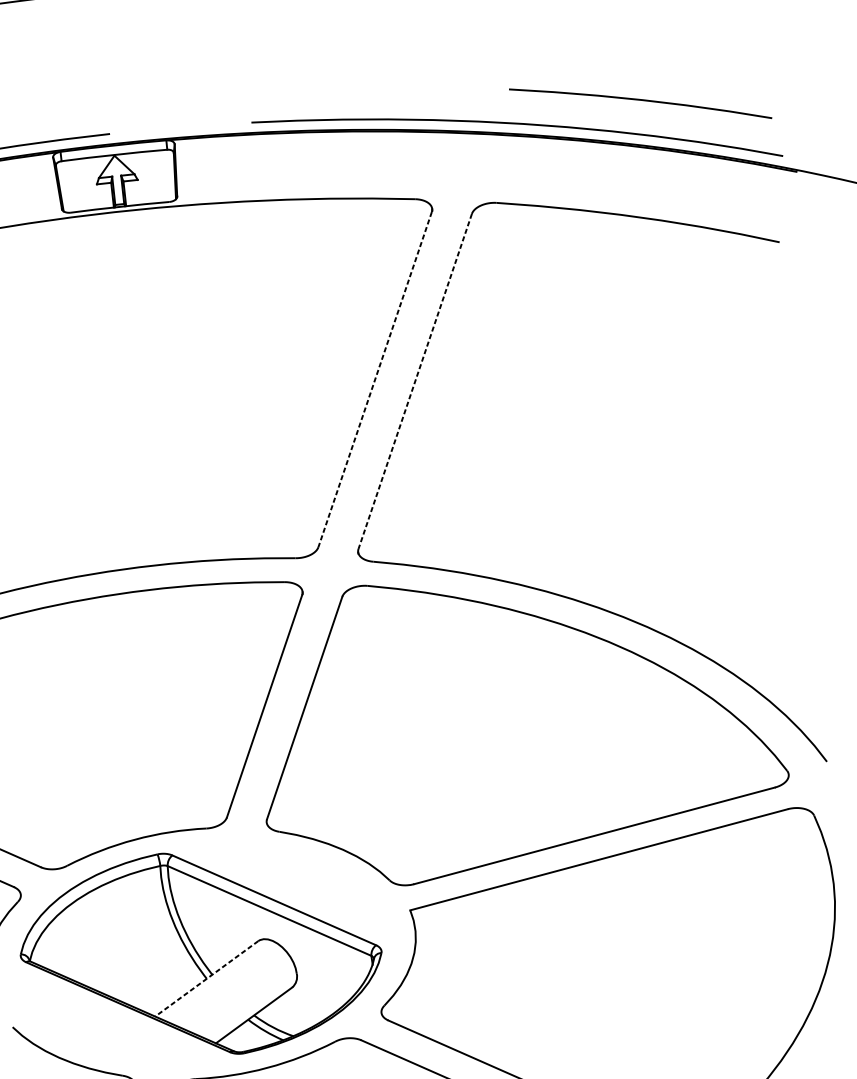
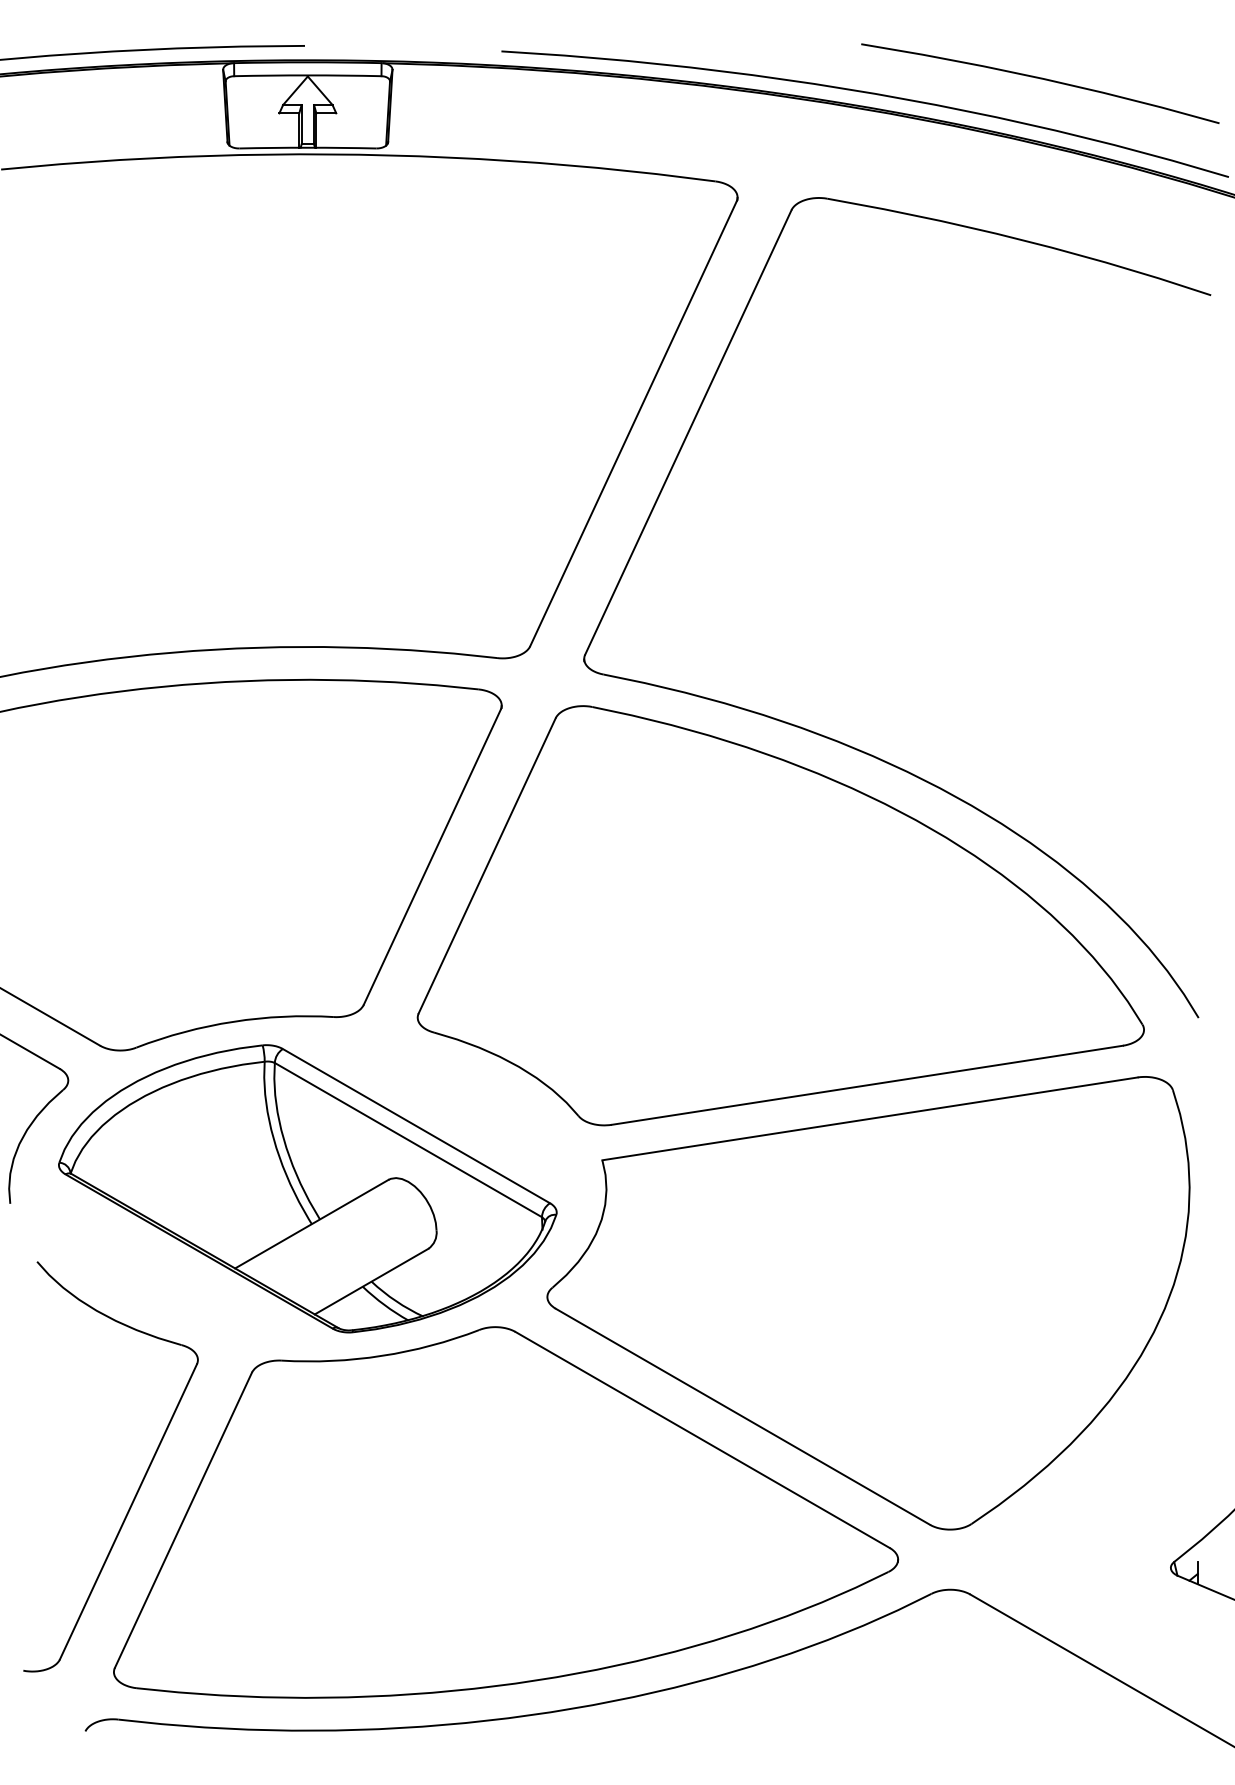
line: (375, 380) -> (633, 424), dashed -> solid
line: (415, 381) -> (688, 432), dashed -> solid
line: (206, 979) -> (311, 1224), dashed -> solid

